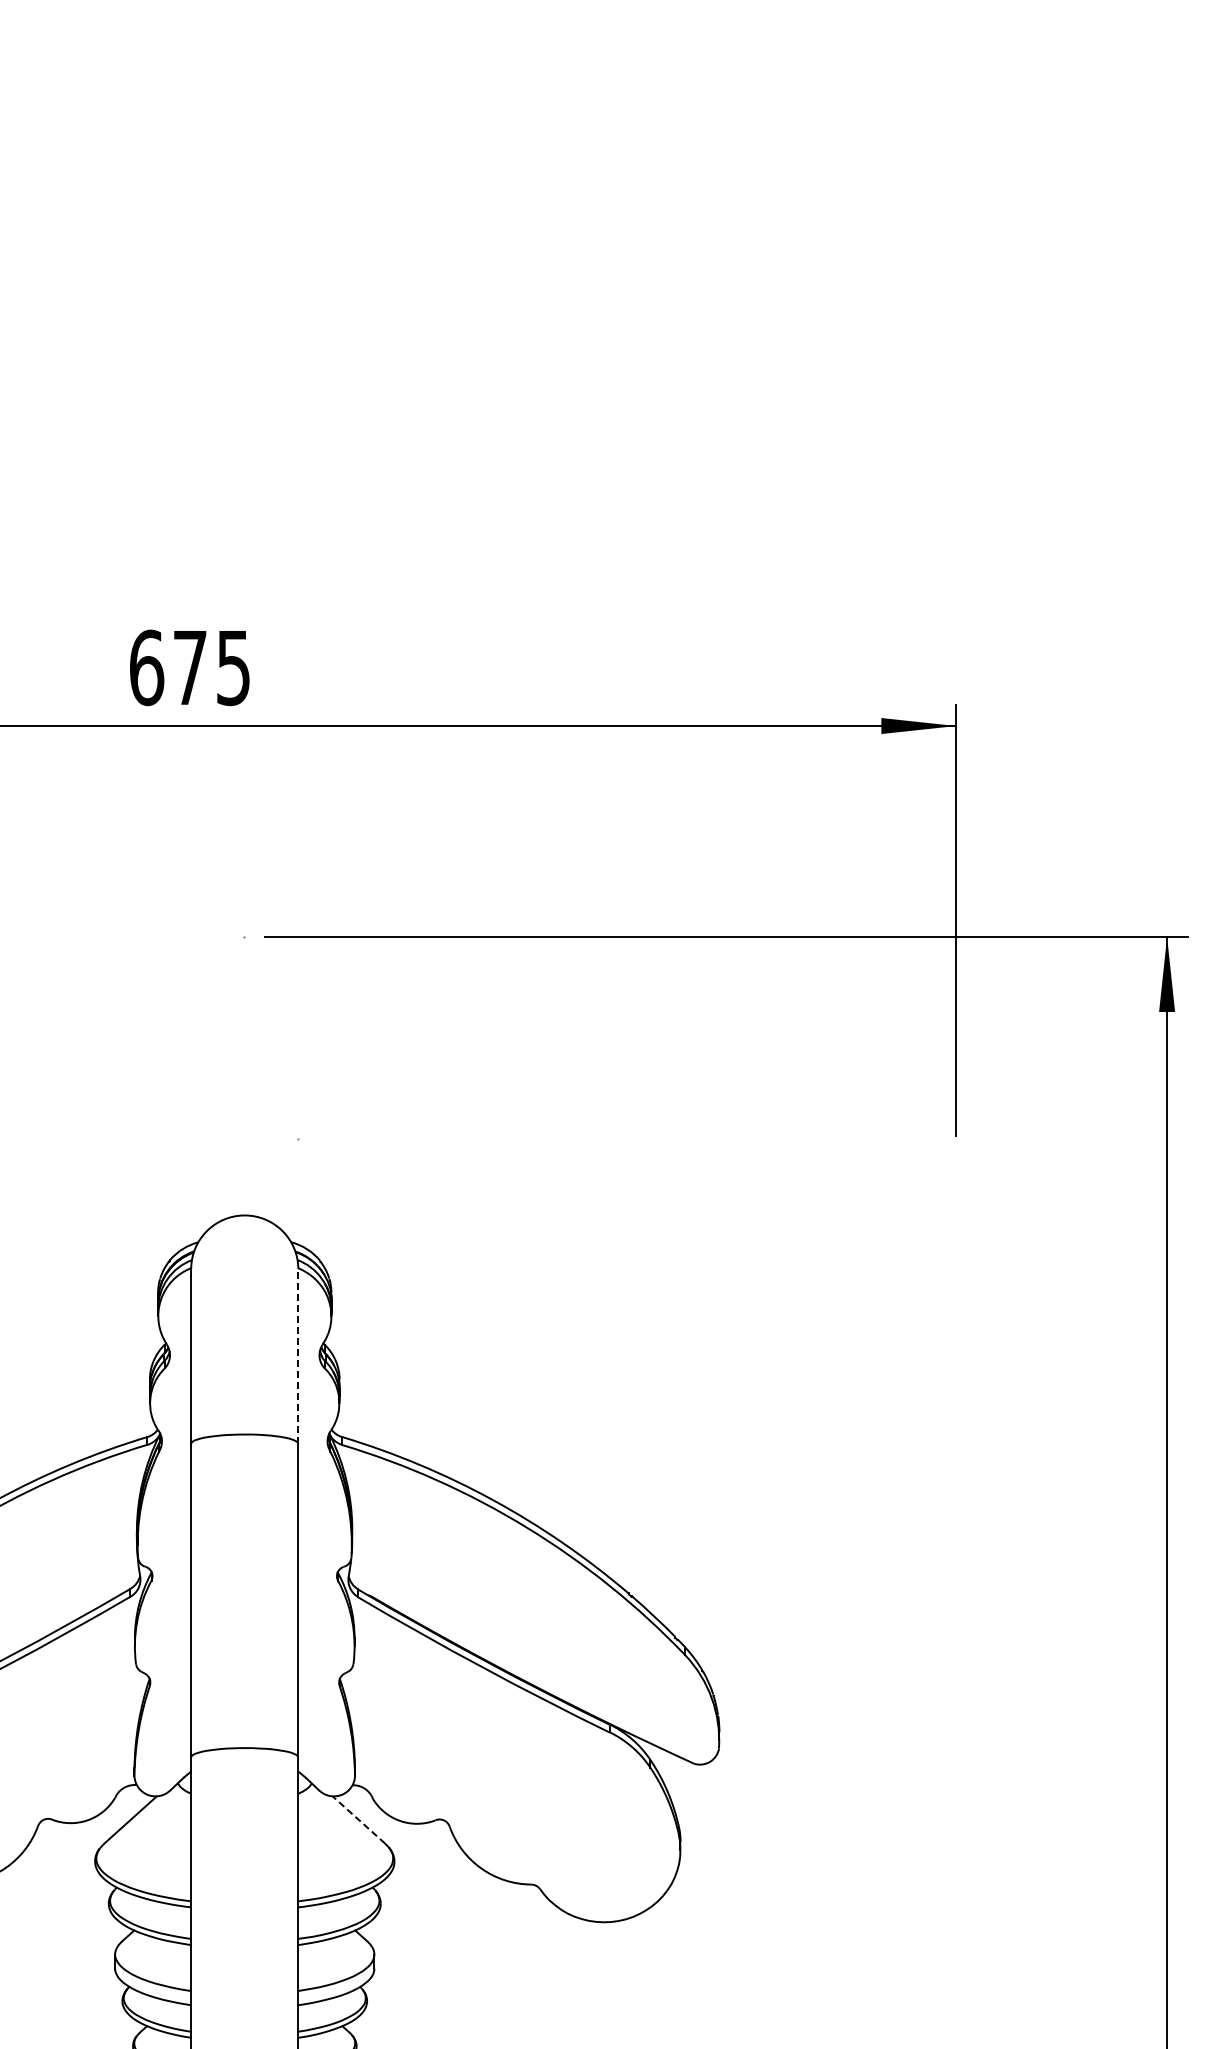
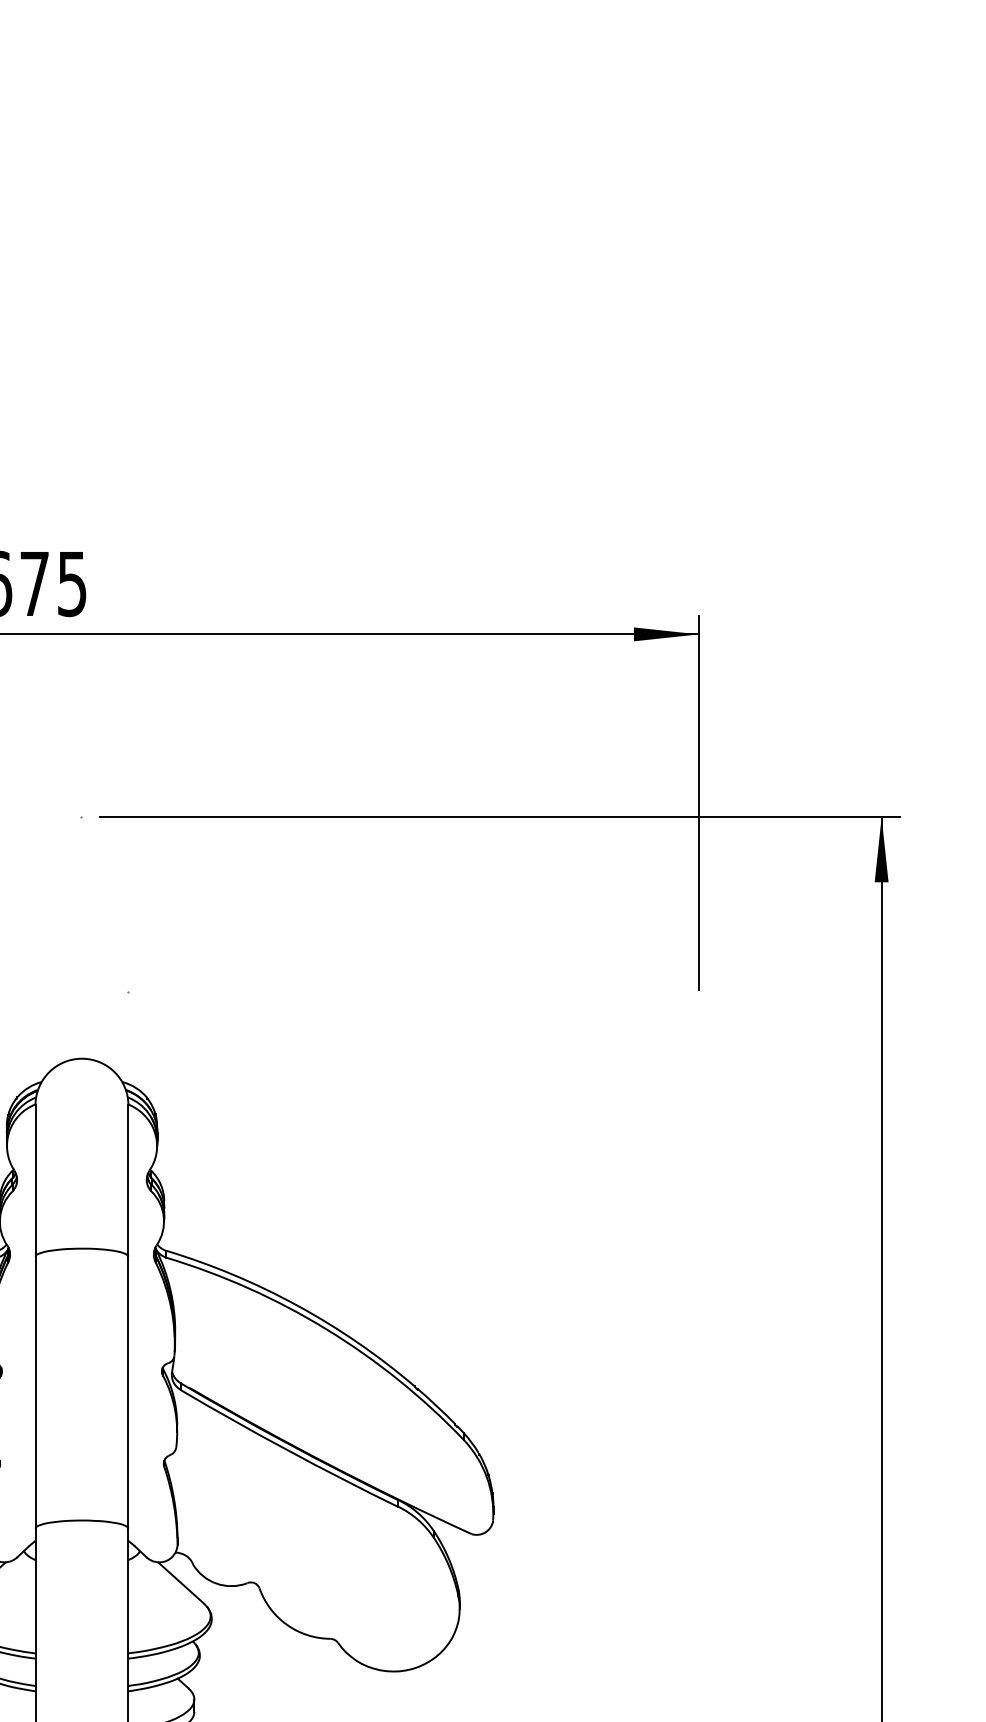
line: (298, 1355) -> (128, 1180), dashed -> solid
line: (358, 1819) -> (180, 1582), dashed -> solid

